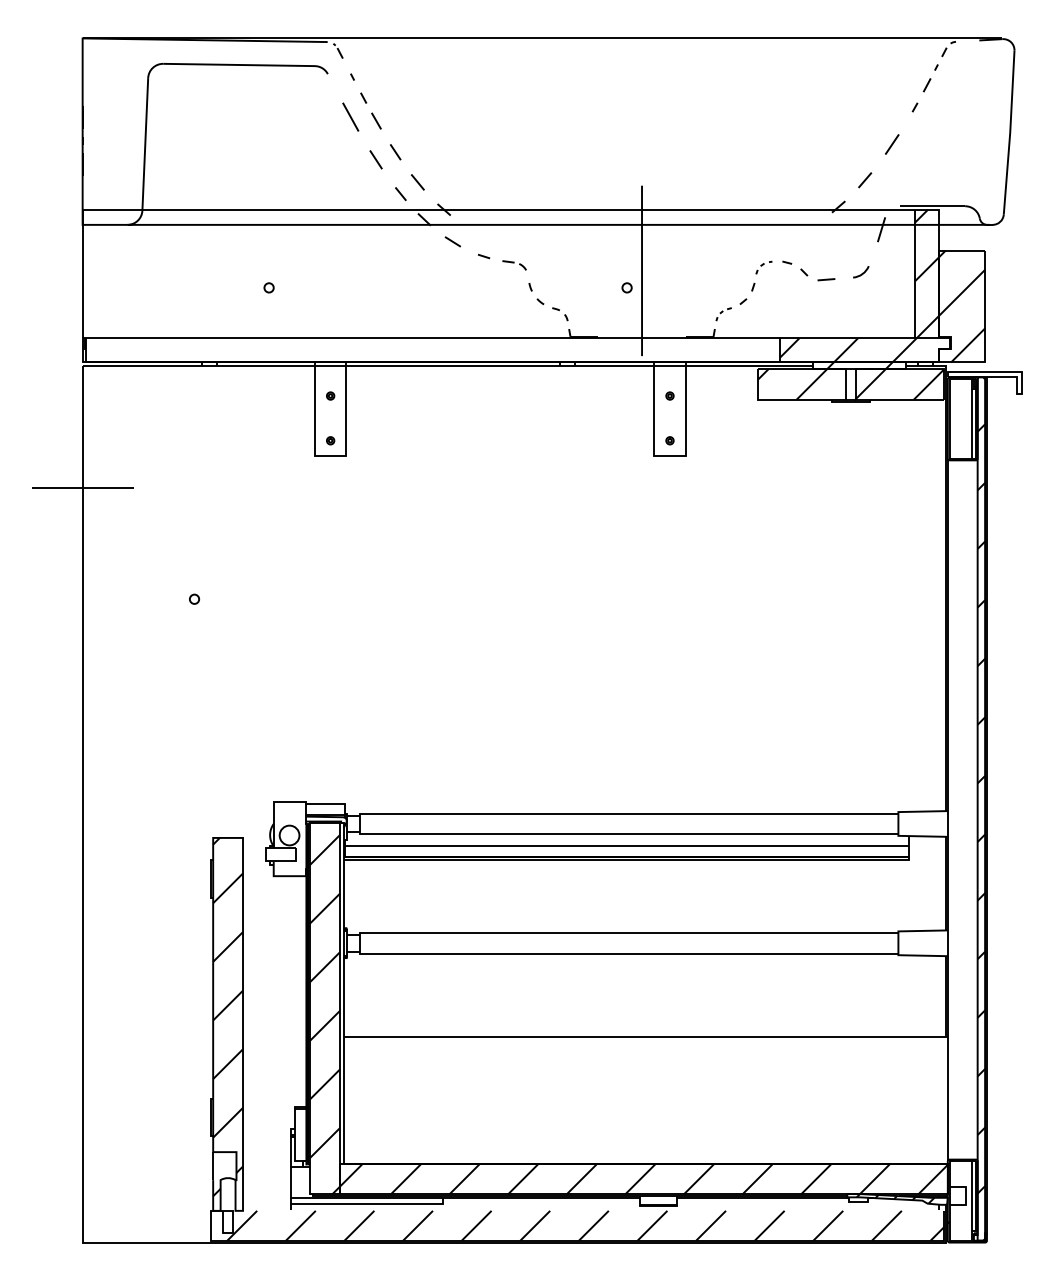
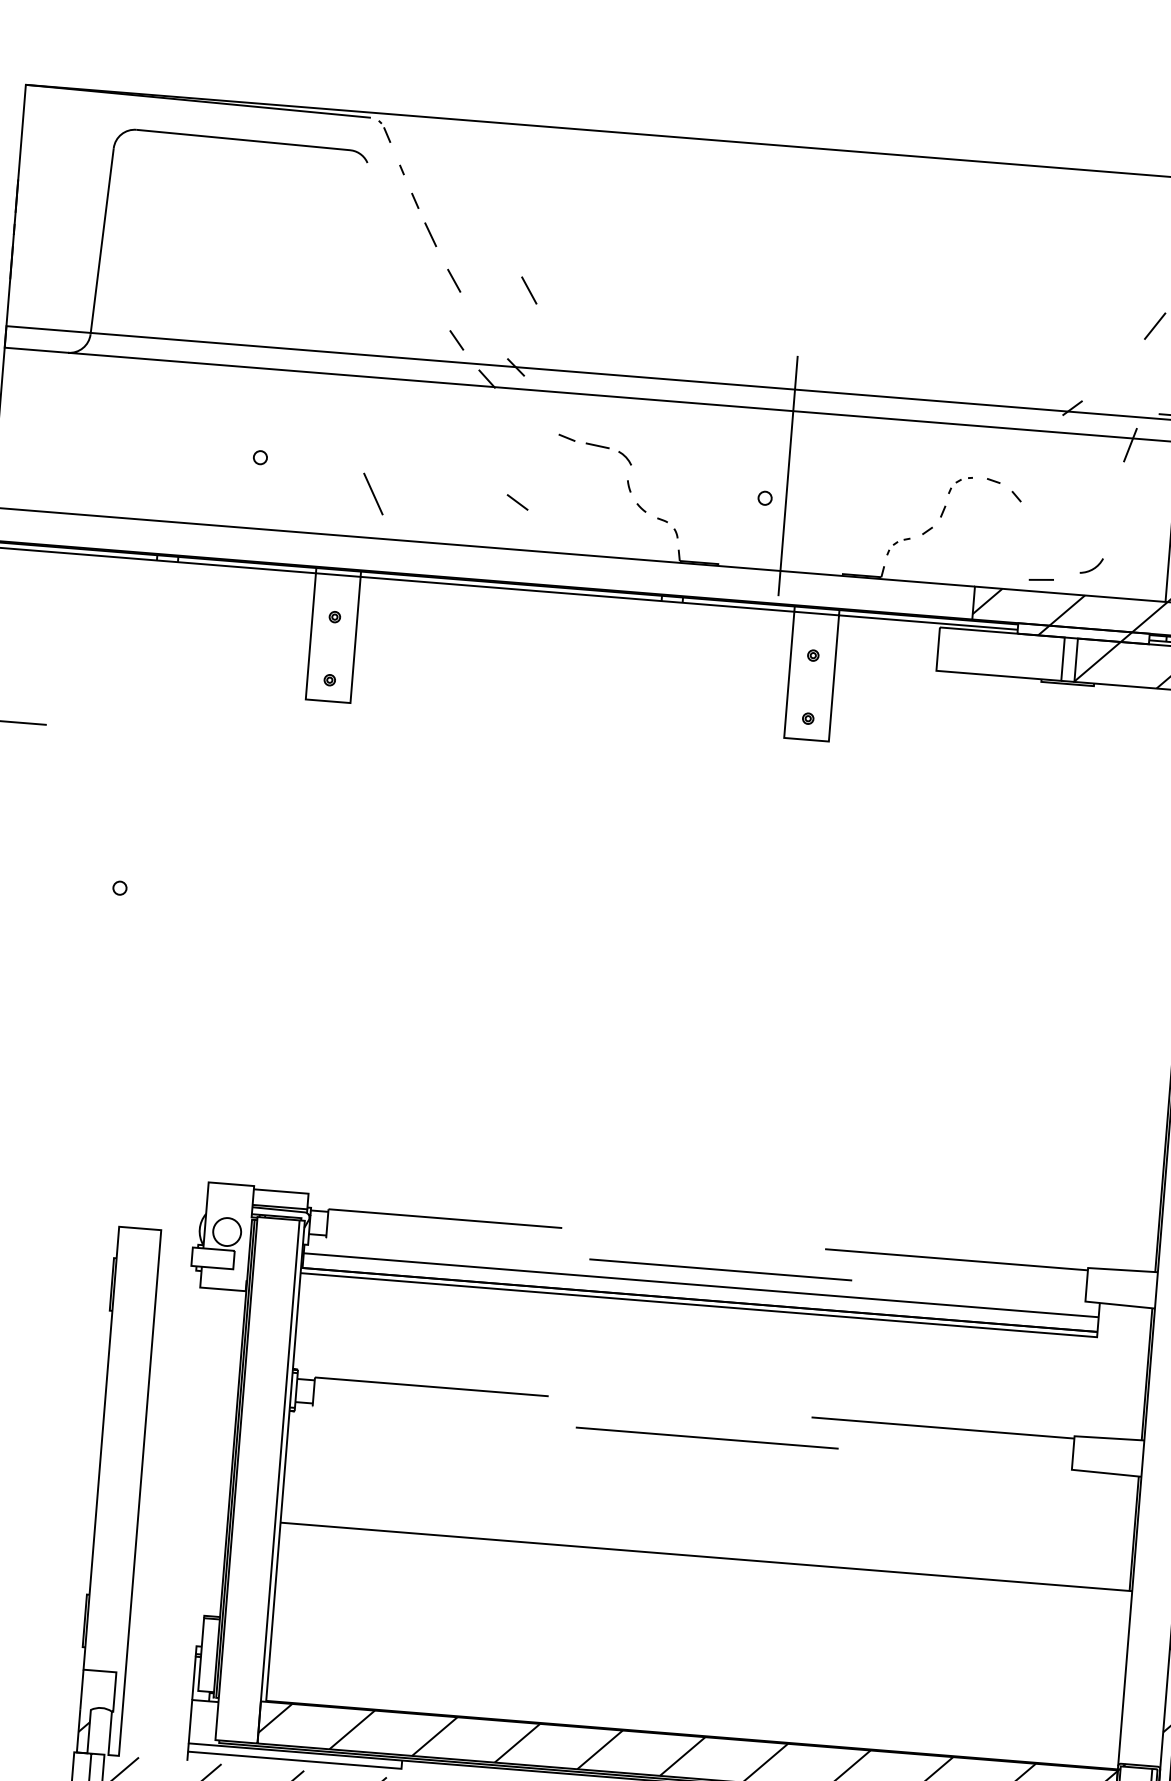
line: (350, 116) -> (373, 493), moved
line: (375, 159) -> (528, 289), moved
line: (865, 180) -> (1113, 373), removed
line: (417, 182) -> (481, 325), removed
line: (452, 241) -> (517, 501), moved
part: (514, 265) -> (608, 453), size x1.4
curve: (862, 272) -> (1093, 566), moved
line: (826, 279) -> (1041, 579), moved
hatch: (792, 384) -> (987, 653), removed
line: (359, 824) -> (327, 1224), solid -> dashed
line: (359, 943) -> (313, 1392), solid -> dashed
hatch: (228, 1004) -> (121, 1463), removed
hatch: (324, 1014) -> (256, 1488), removed

